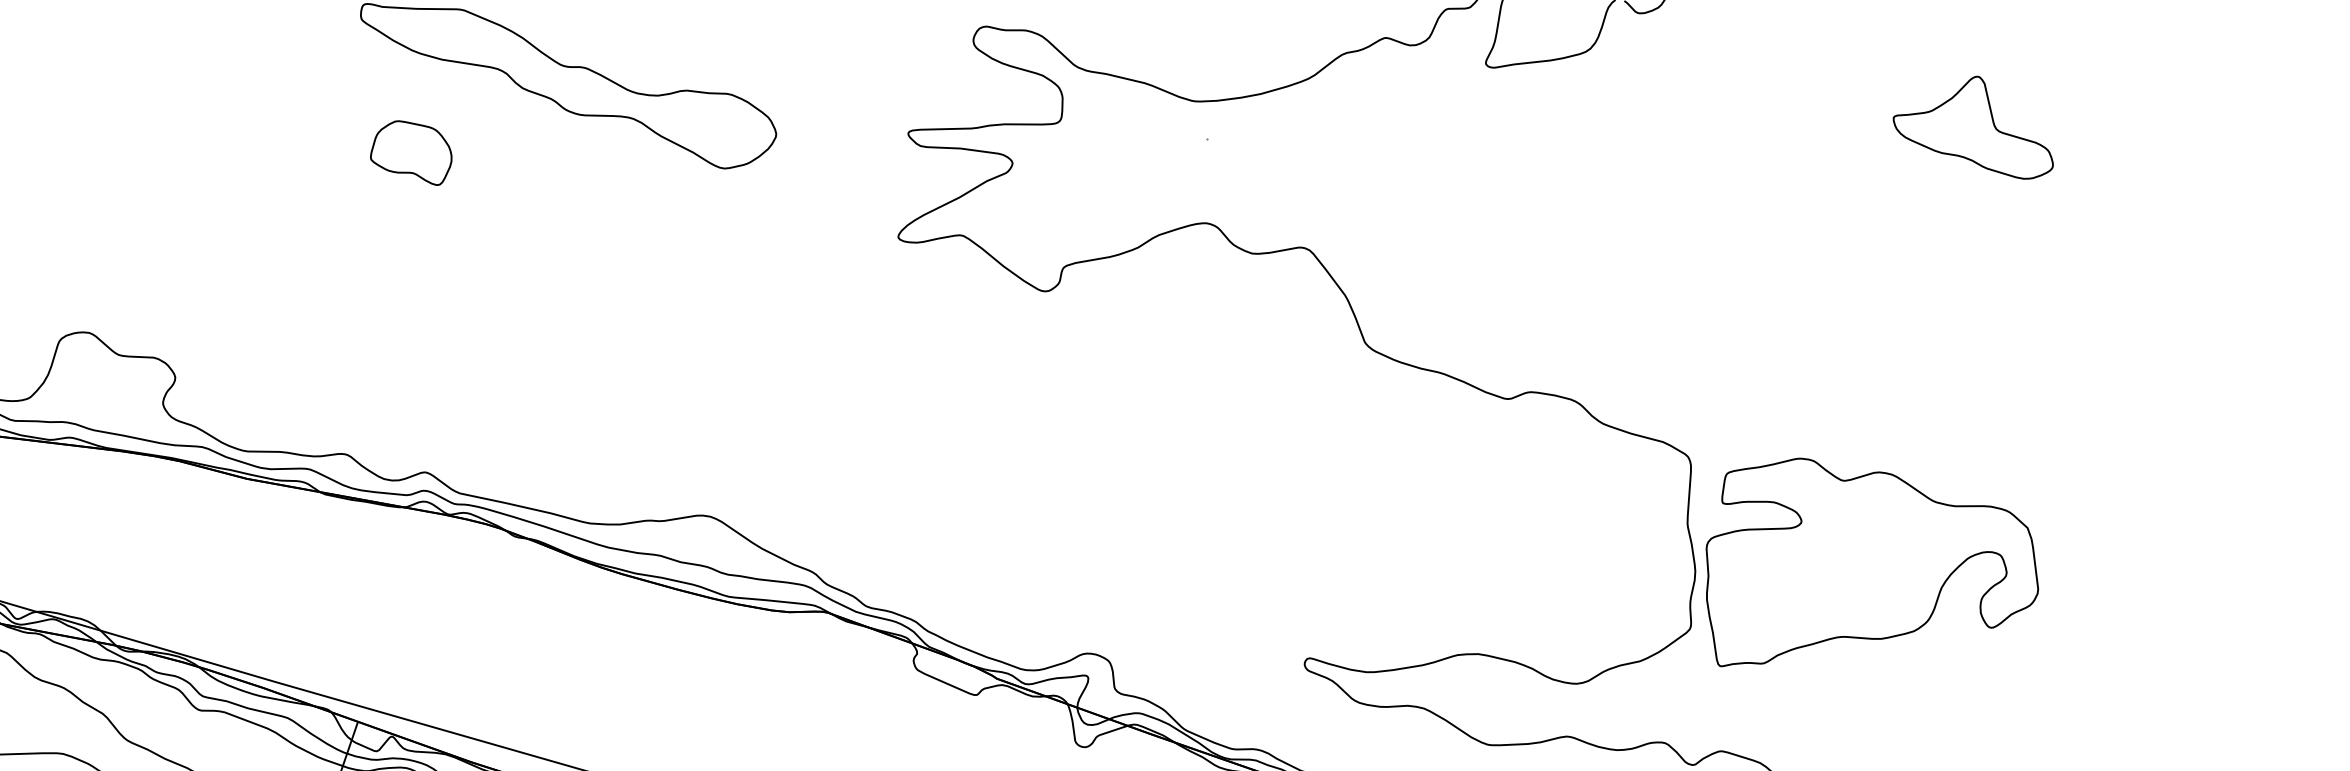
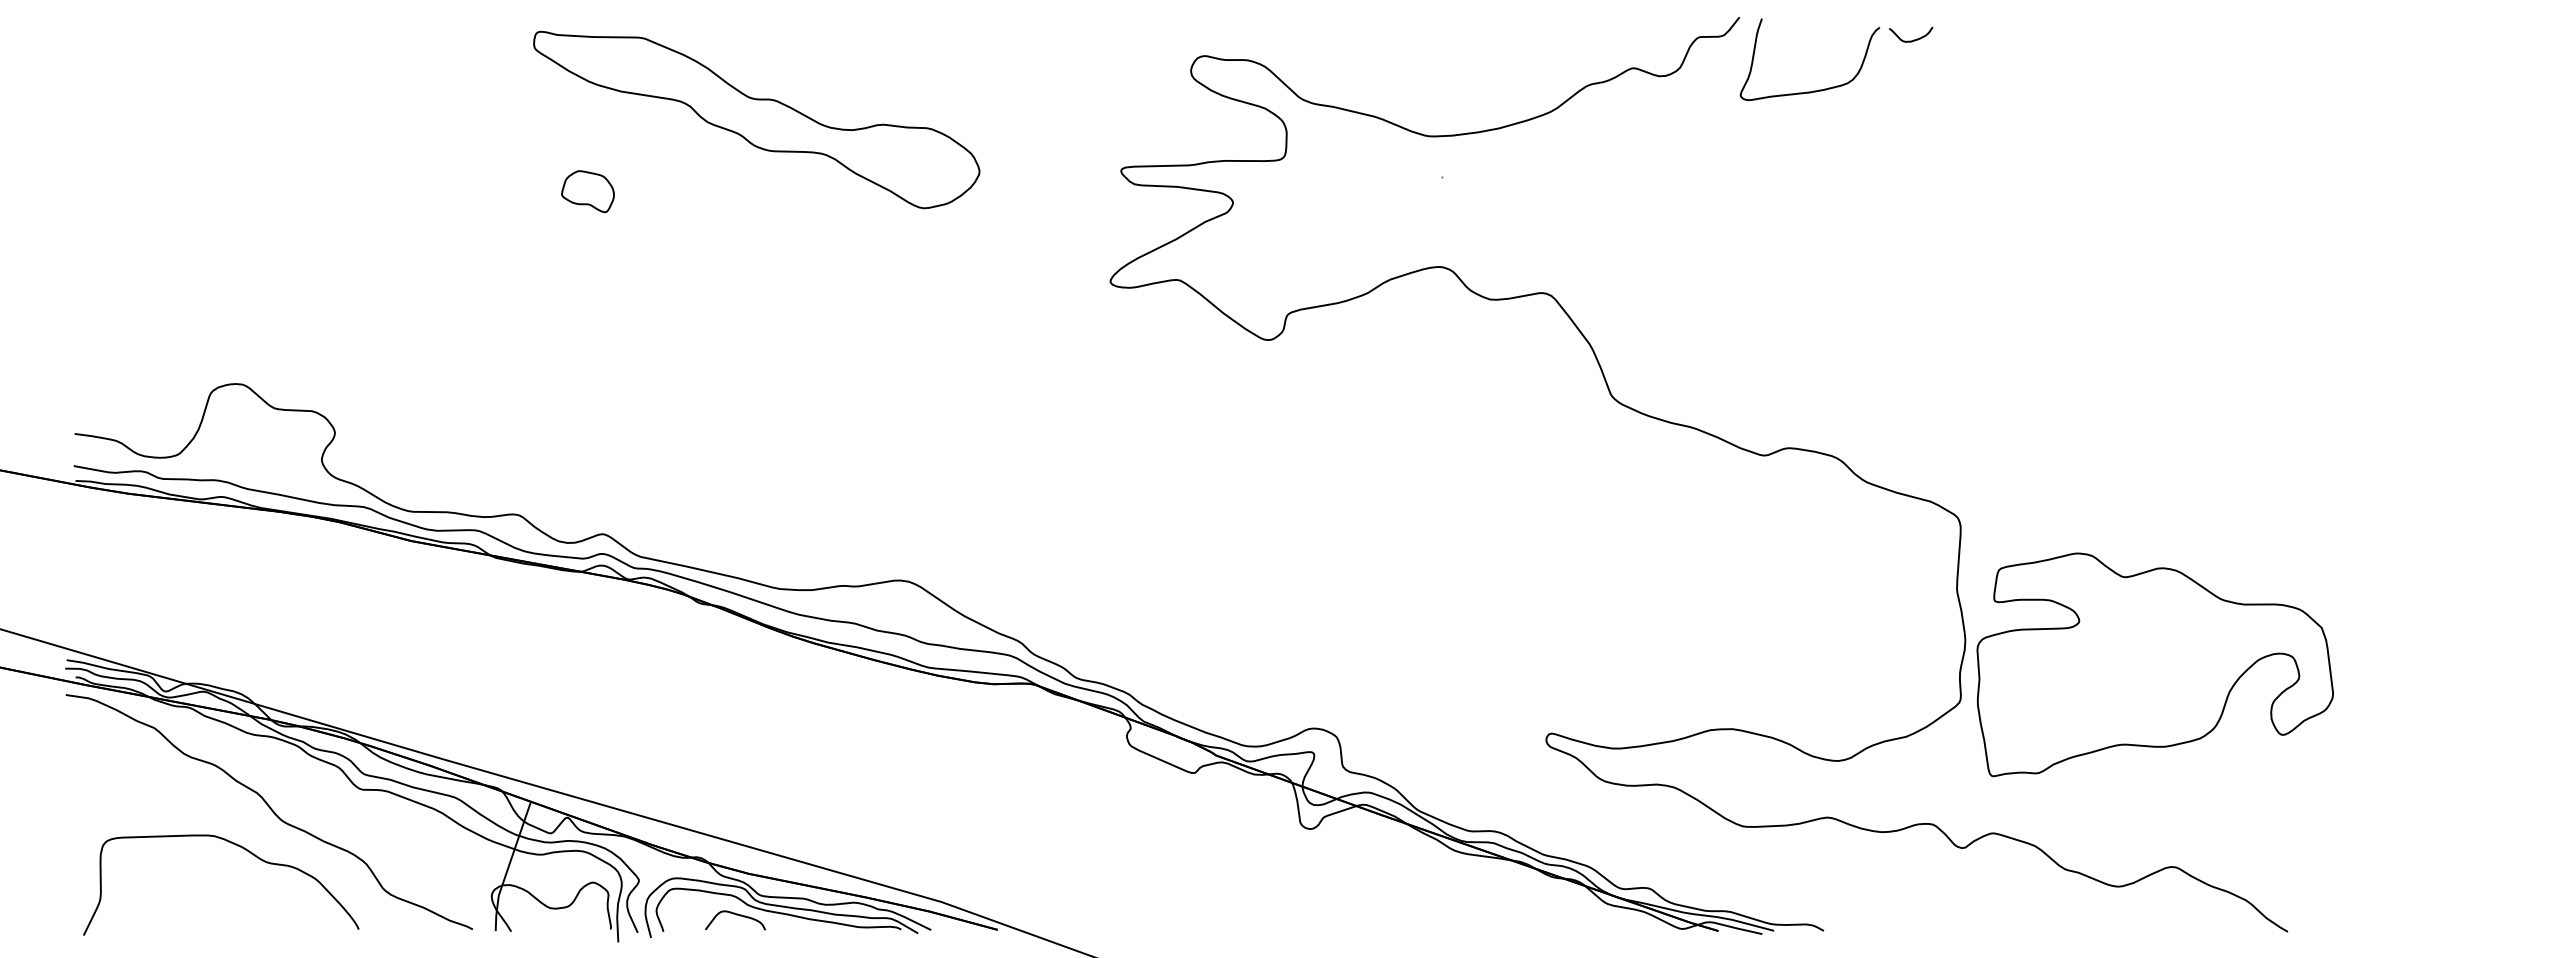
part: (1973, 127) -> (2263, 164), removed
part: (410, 152) -> (587, 191), size x0.6
part: (1871, 562) -> (2154, 664), moved

